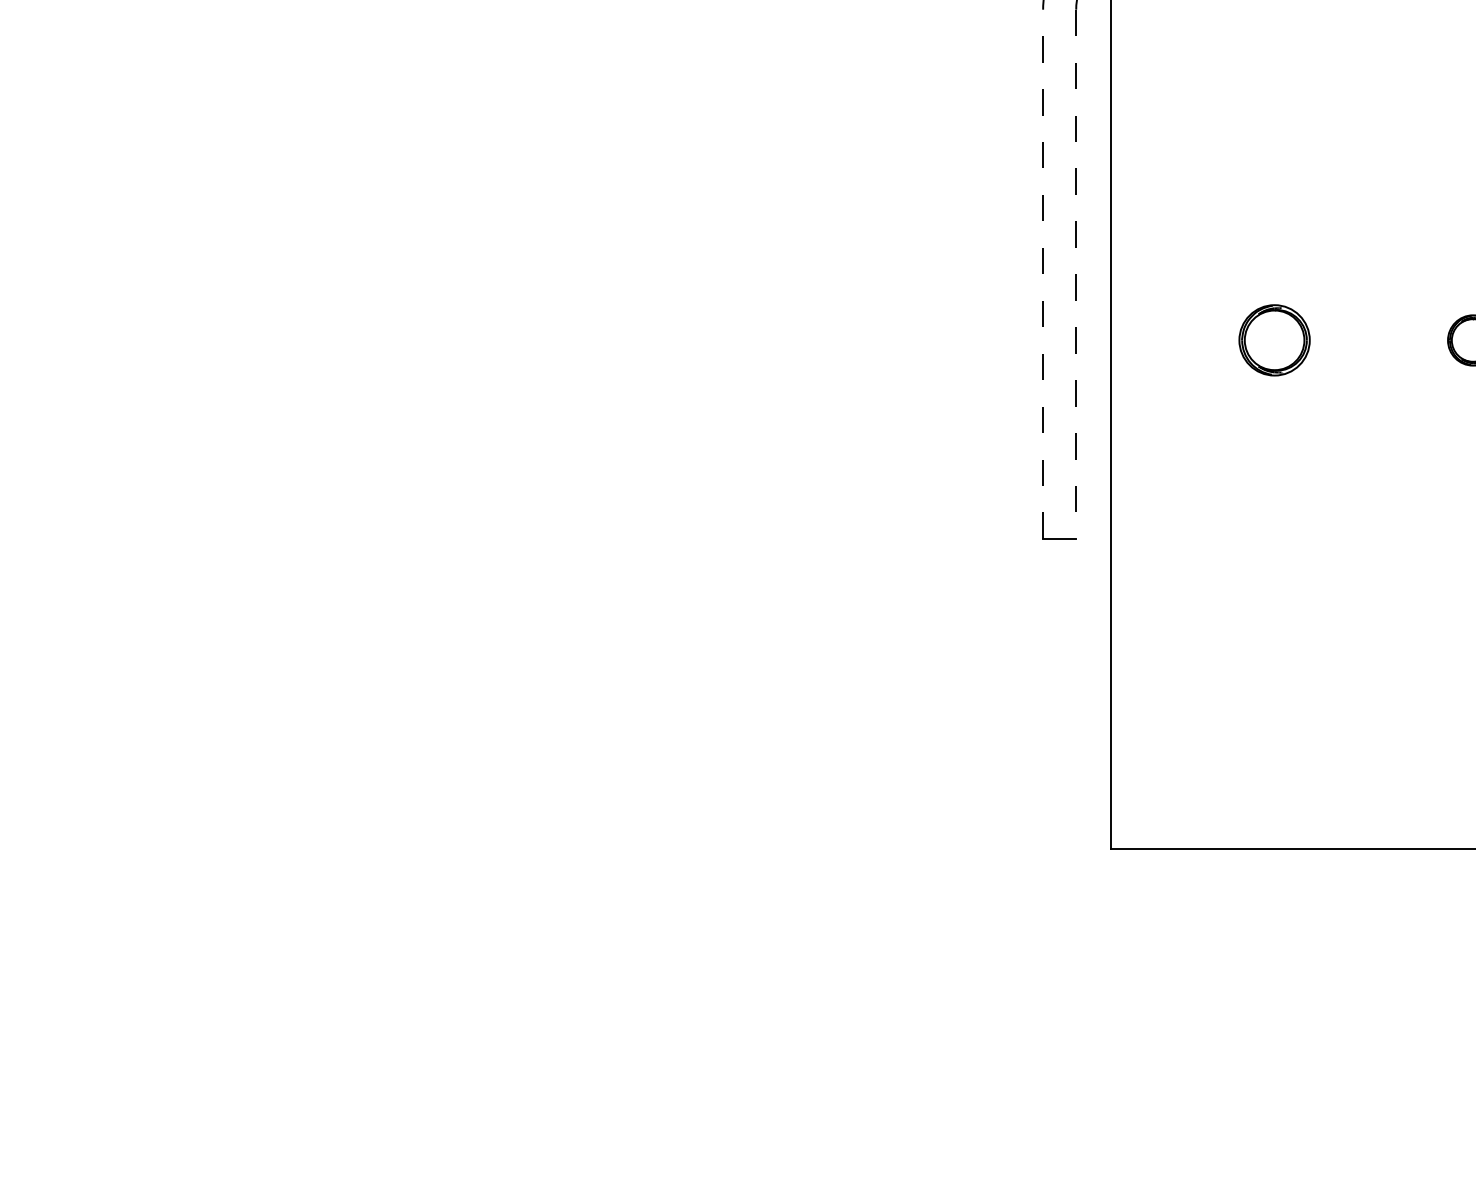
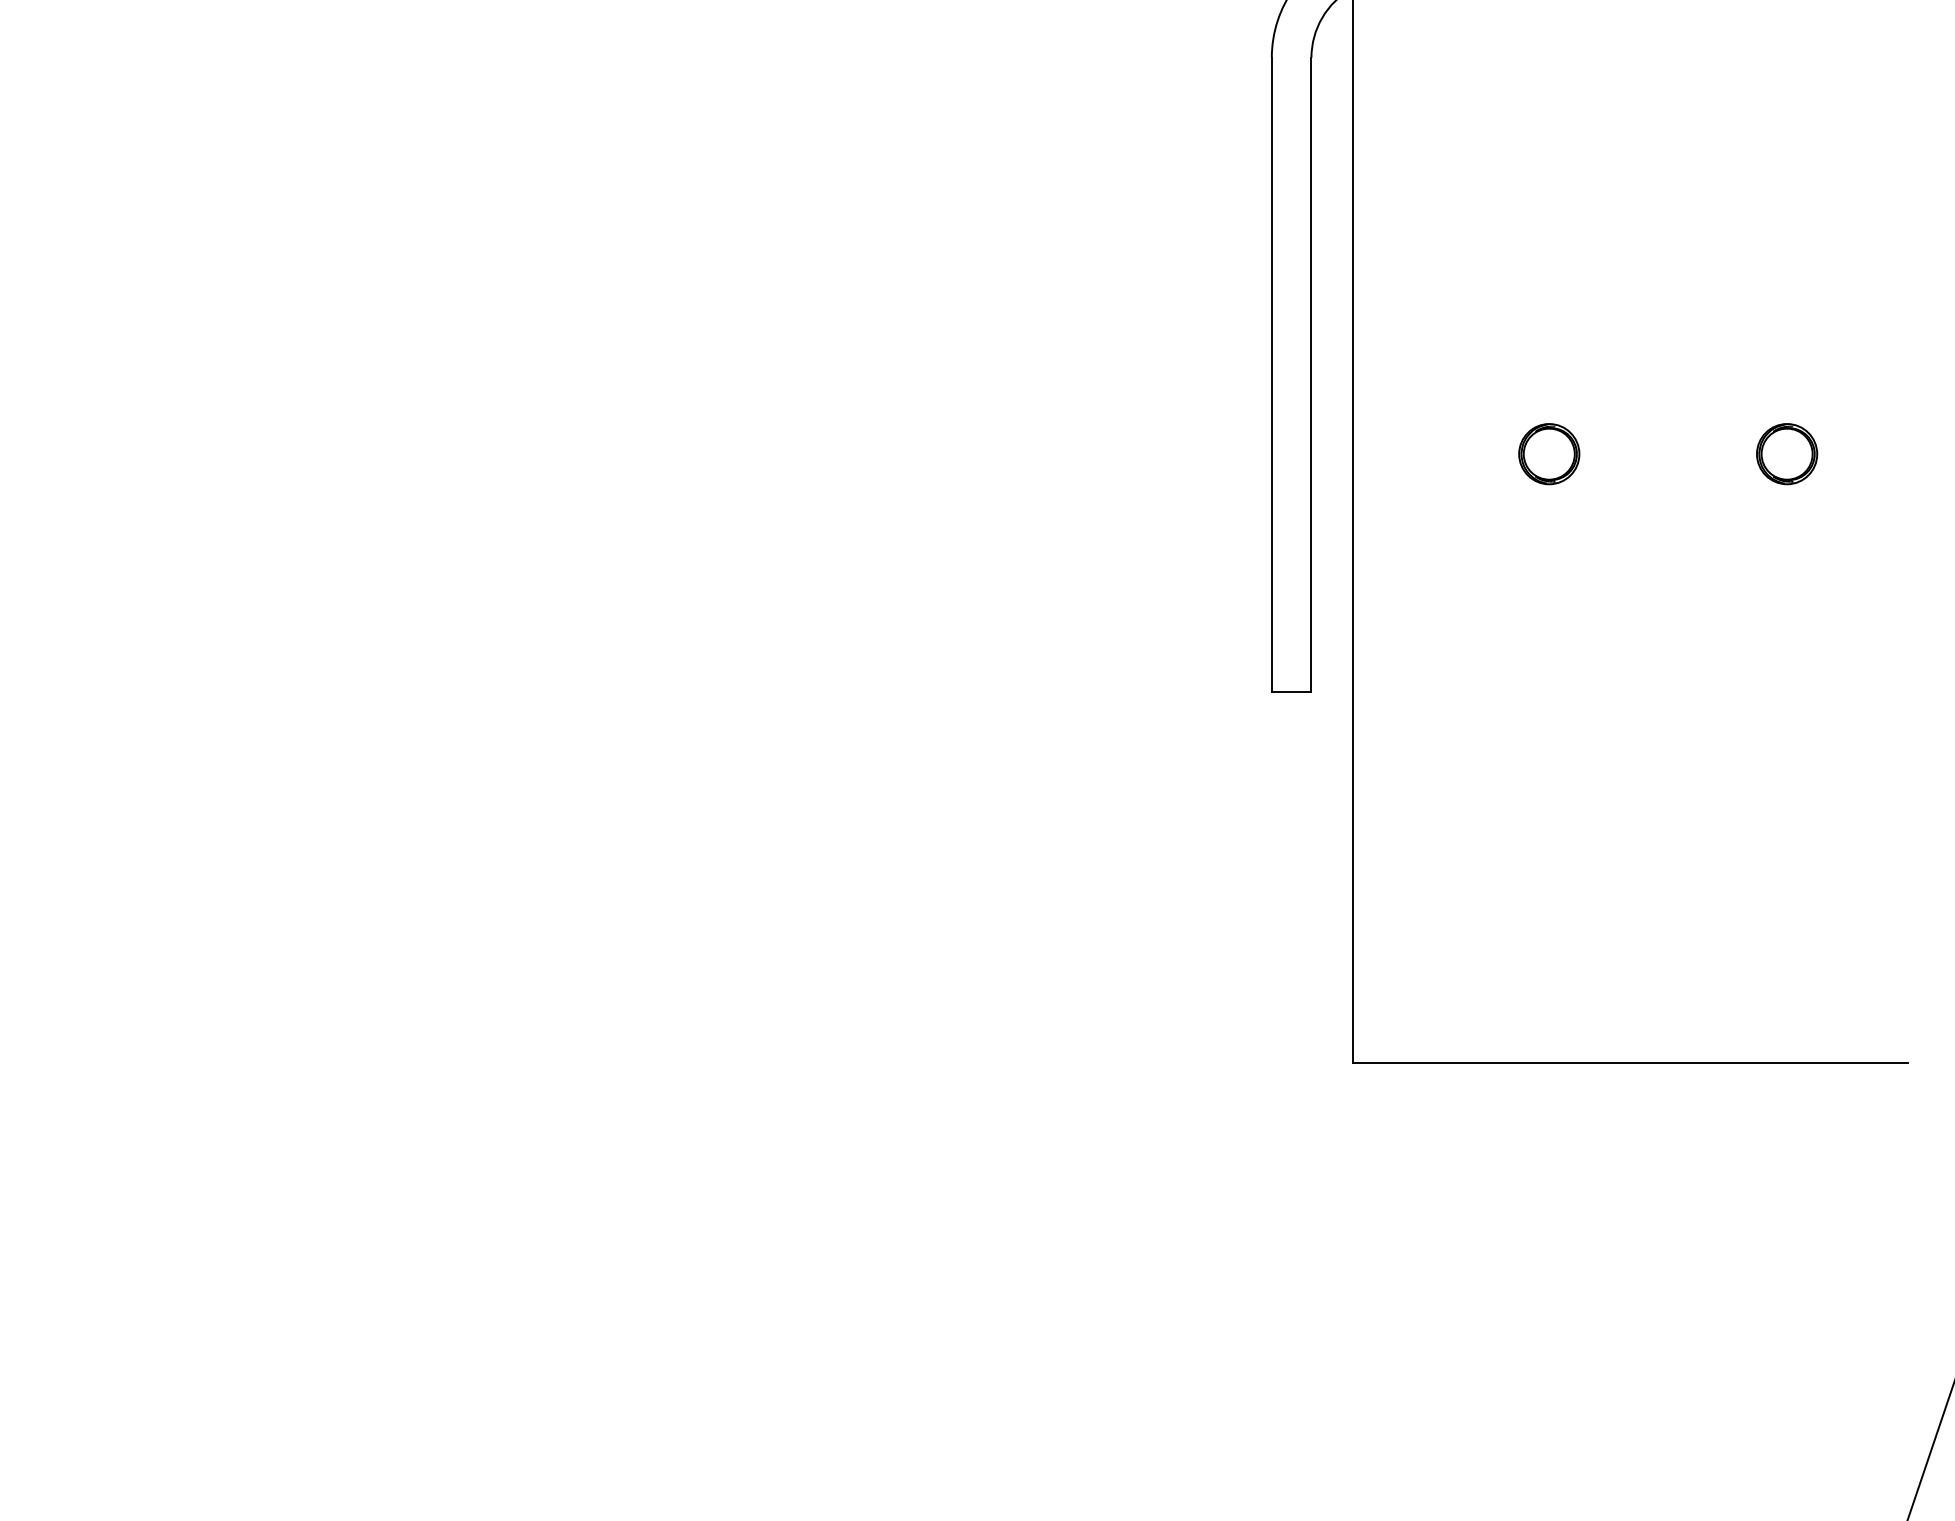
line: (1042, 274) -> (1271, 374), dashed -> solid
line: (1076, 274) -> (1311, 375), dashed -> solid
part: (1274, 340) -> (1549, 454), size x0.71

